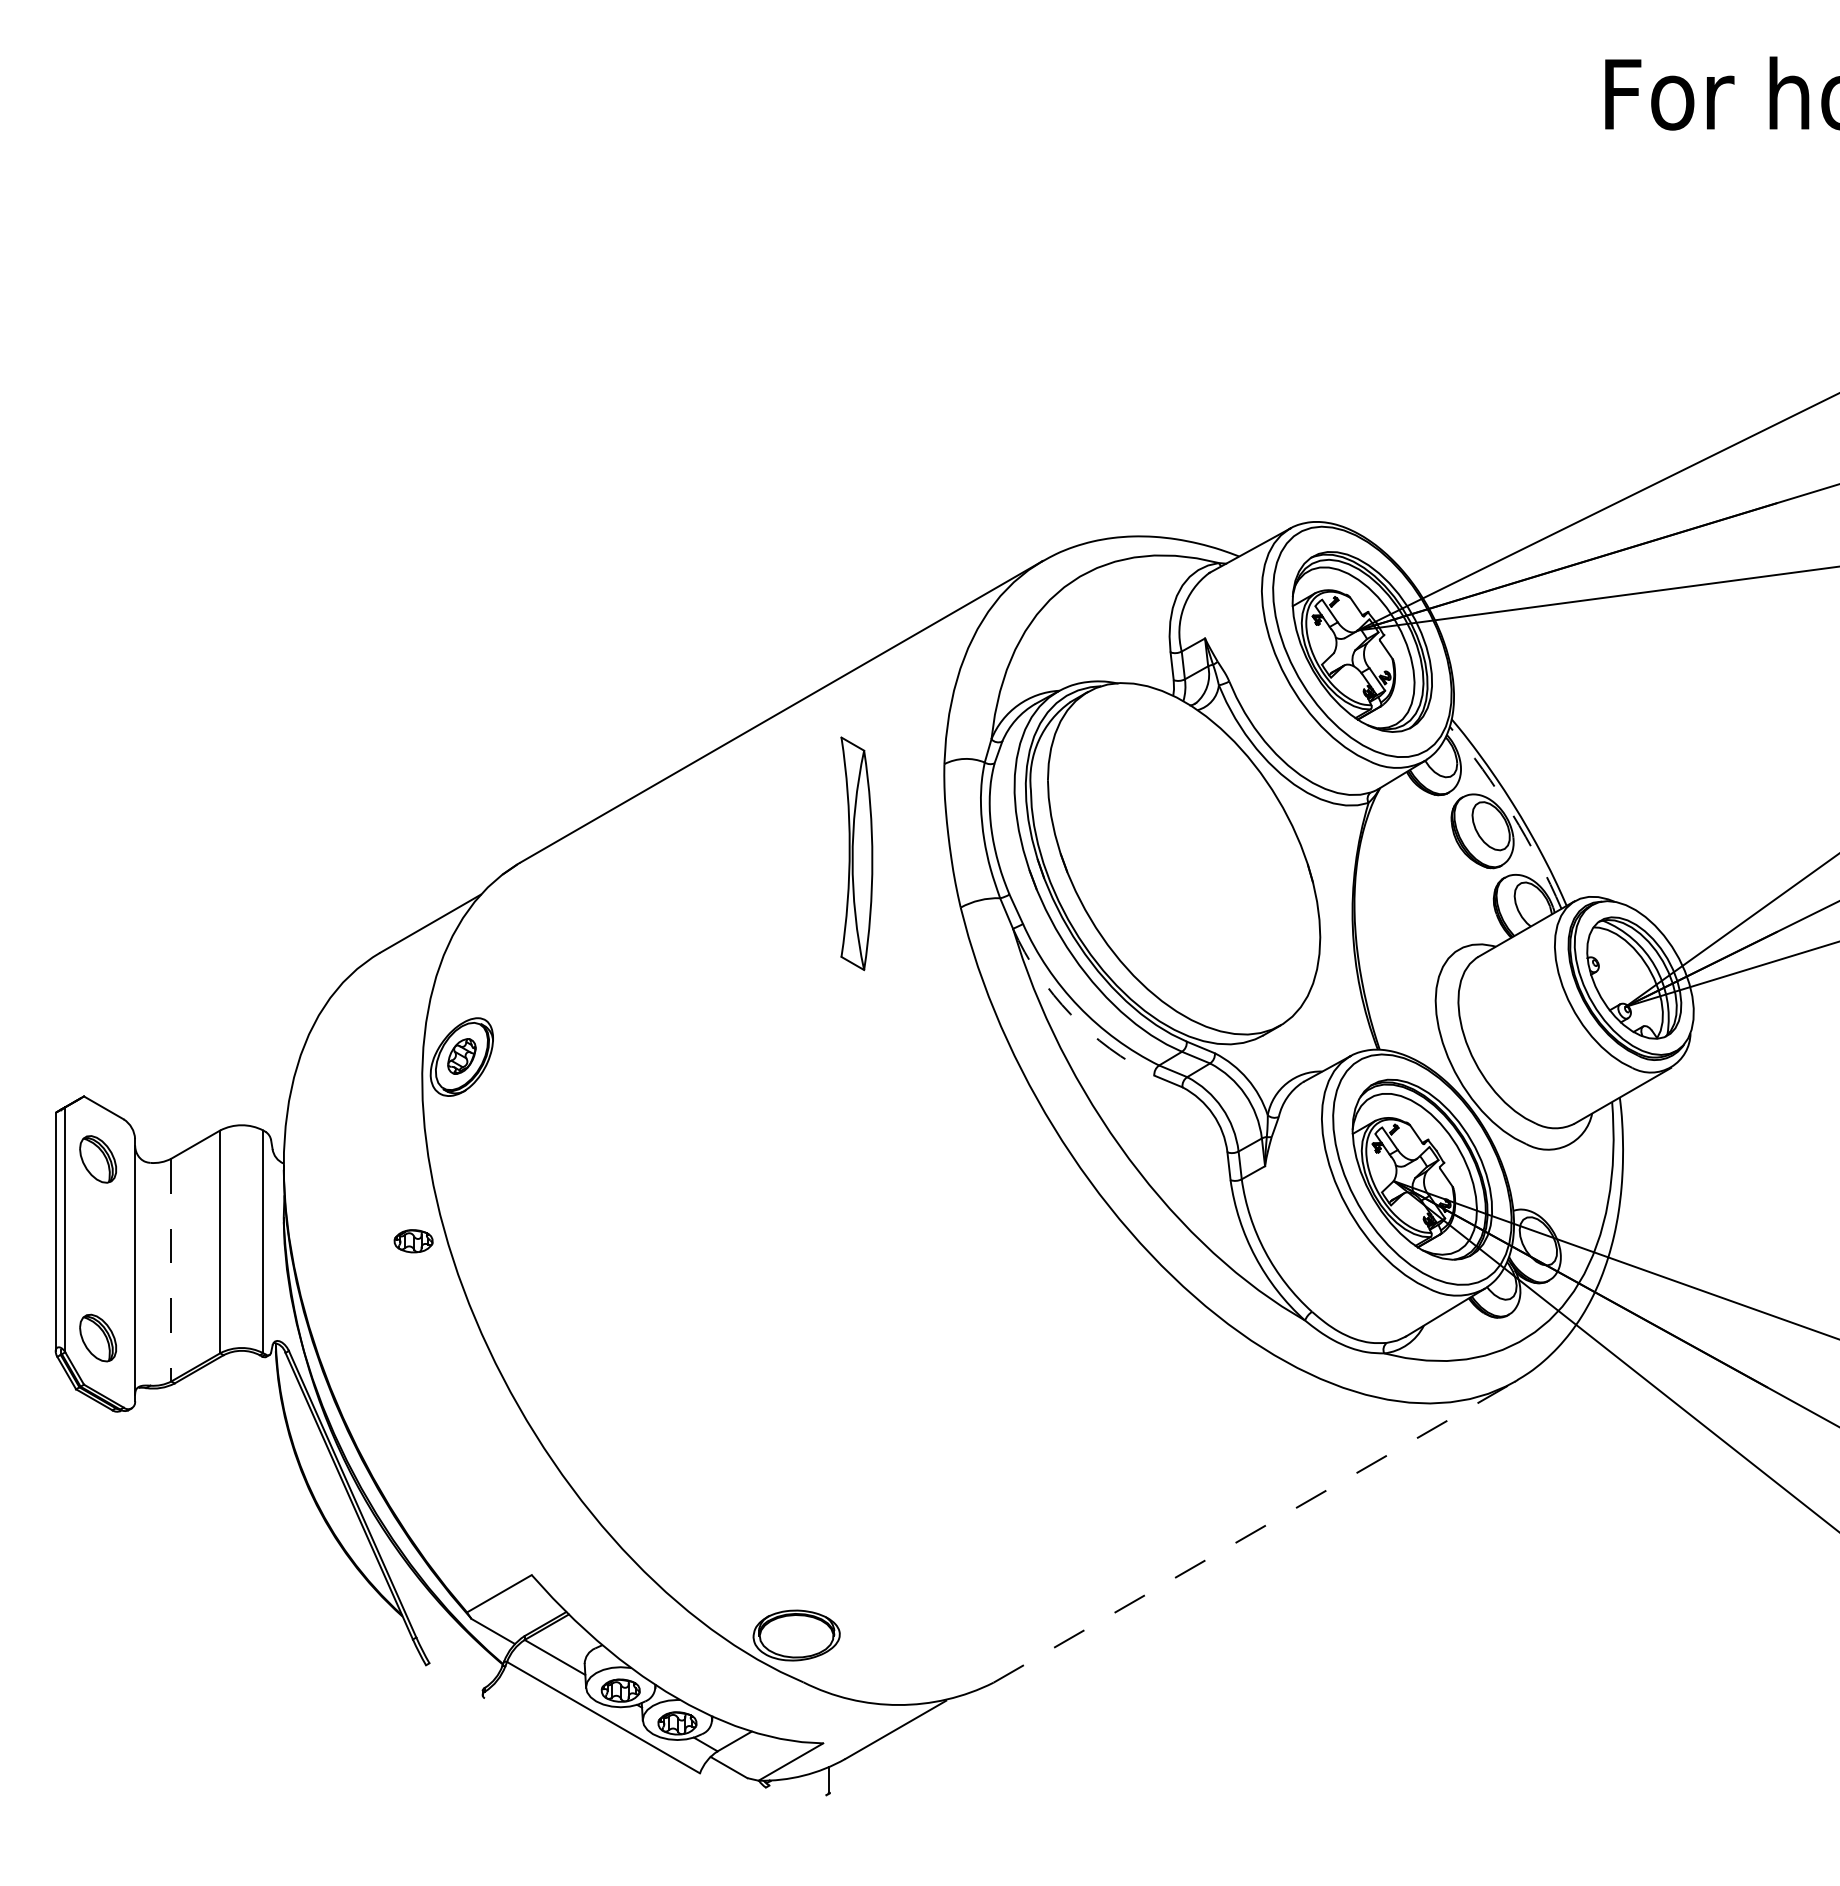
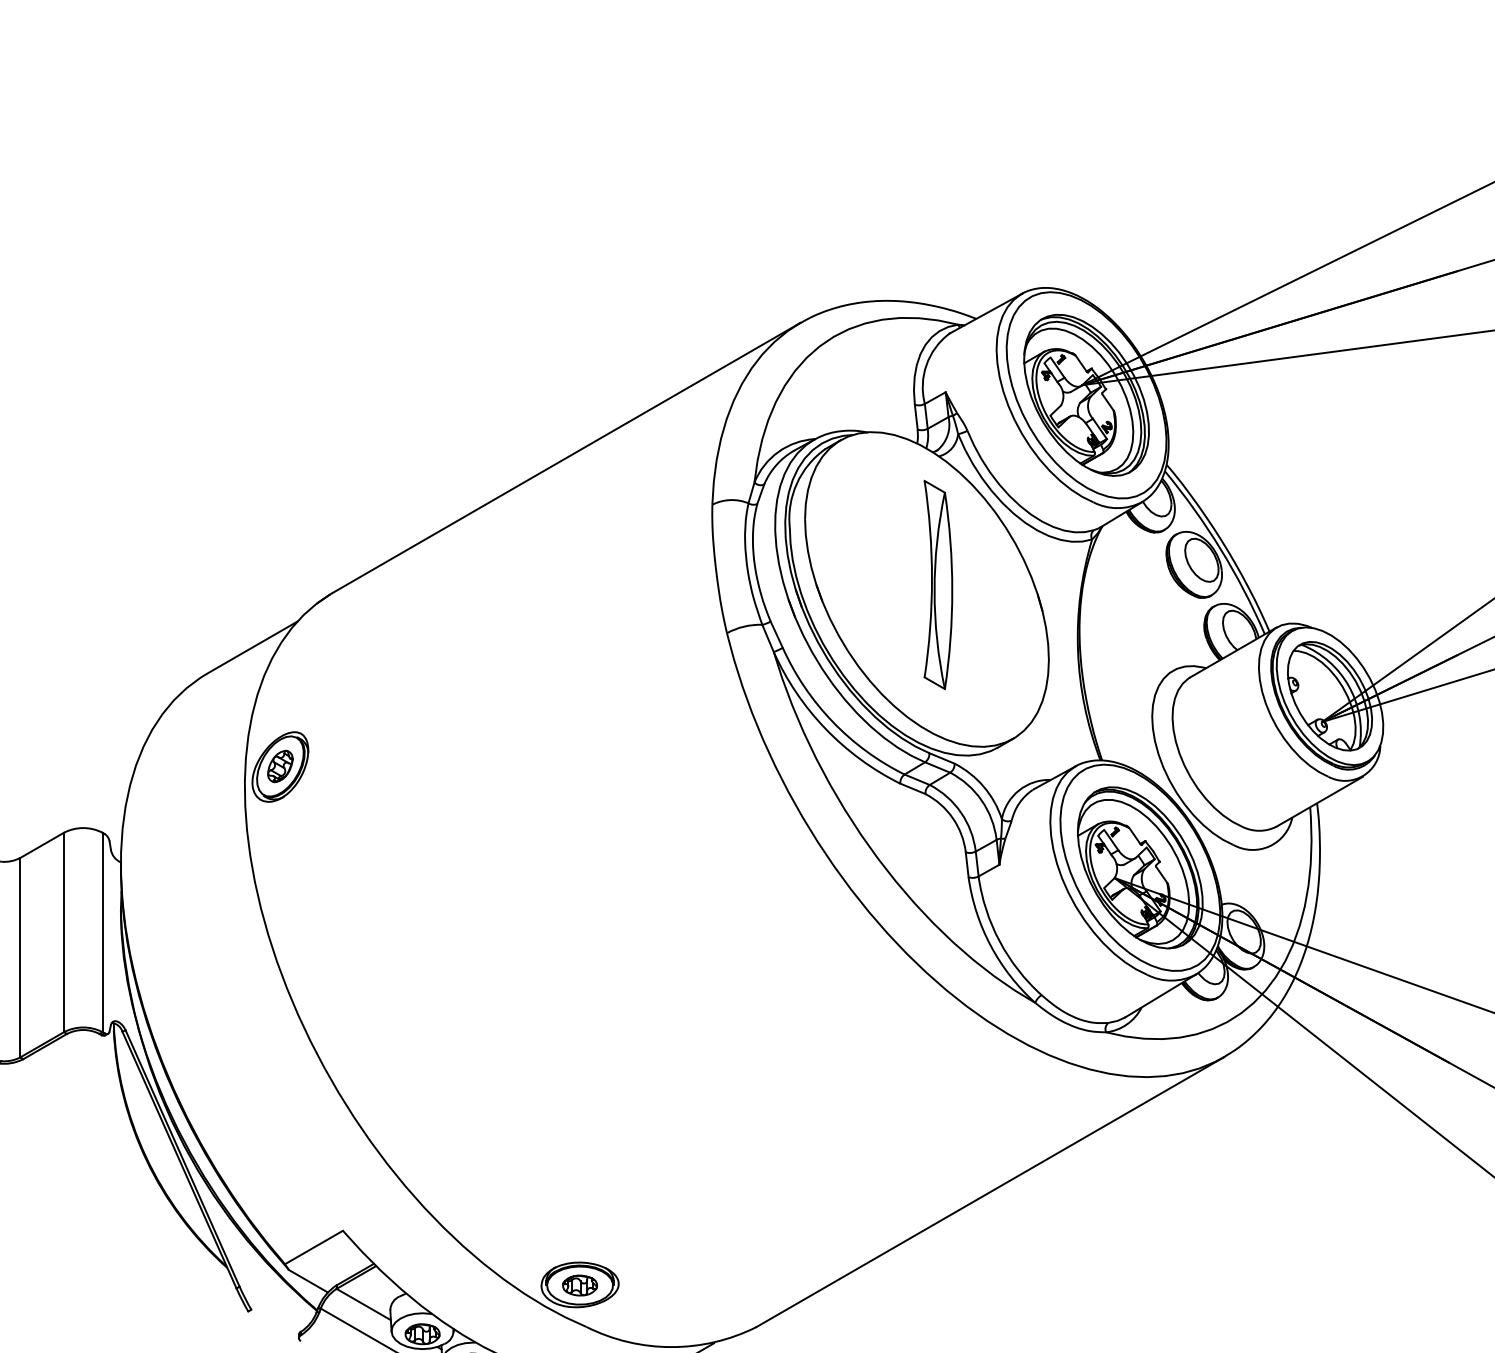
arc: (1512, 813) -> (1220, 548), dashed -> solid
part: (856, 853) -> (938, 584), moved
arc: (1070, 1014) -> (825, 728), dashed -> solid
part: (413, 1241) -> (579, 1285), moved
line: (171, 1270) -> (20, 958), dashed -> solid
line: (1255, 1531) -> (990, 1191), dashed -> solid

